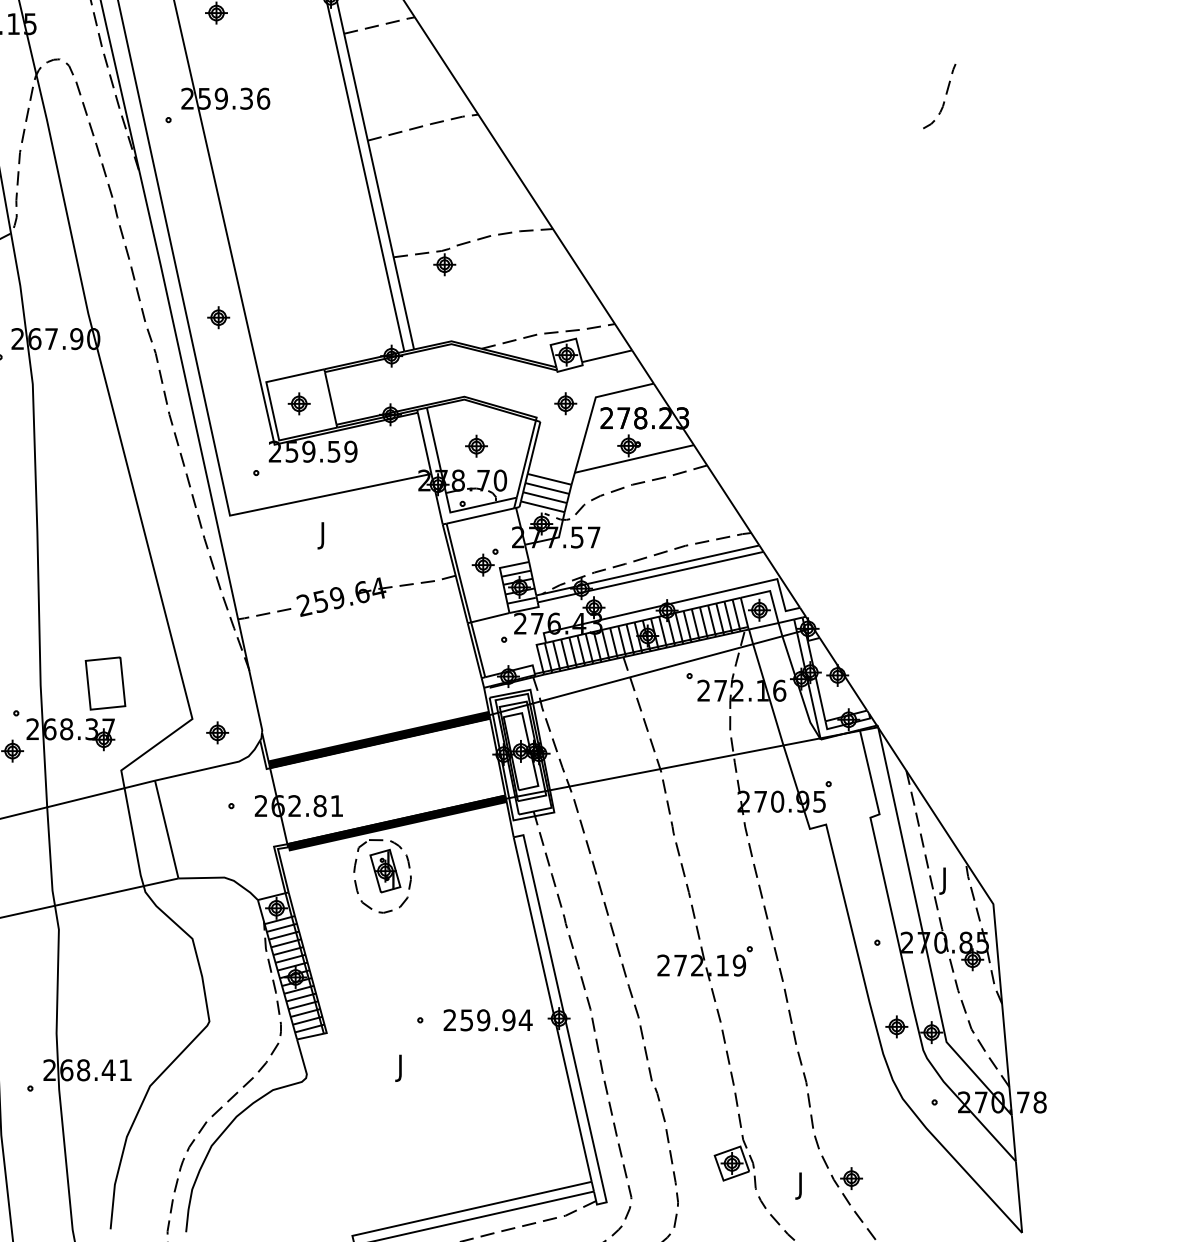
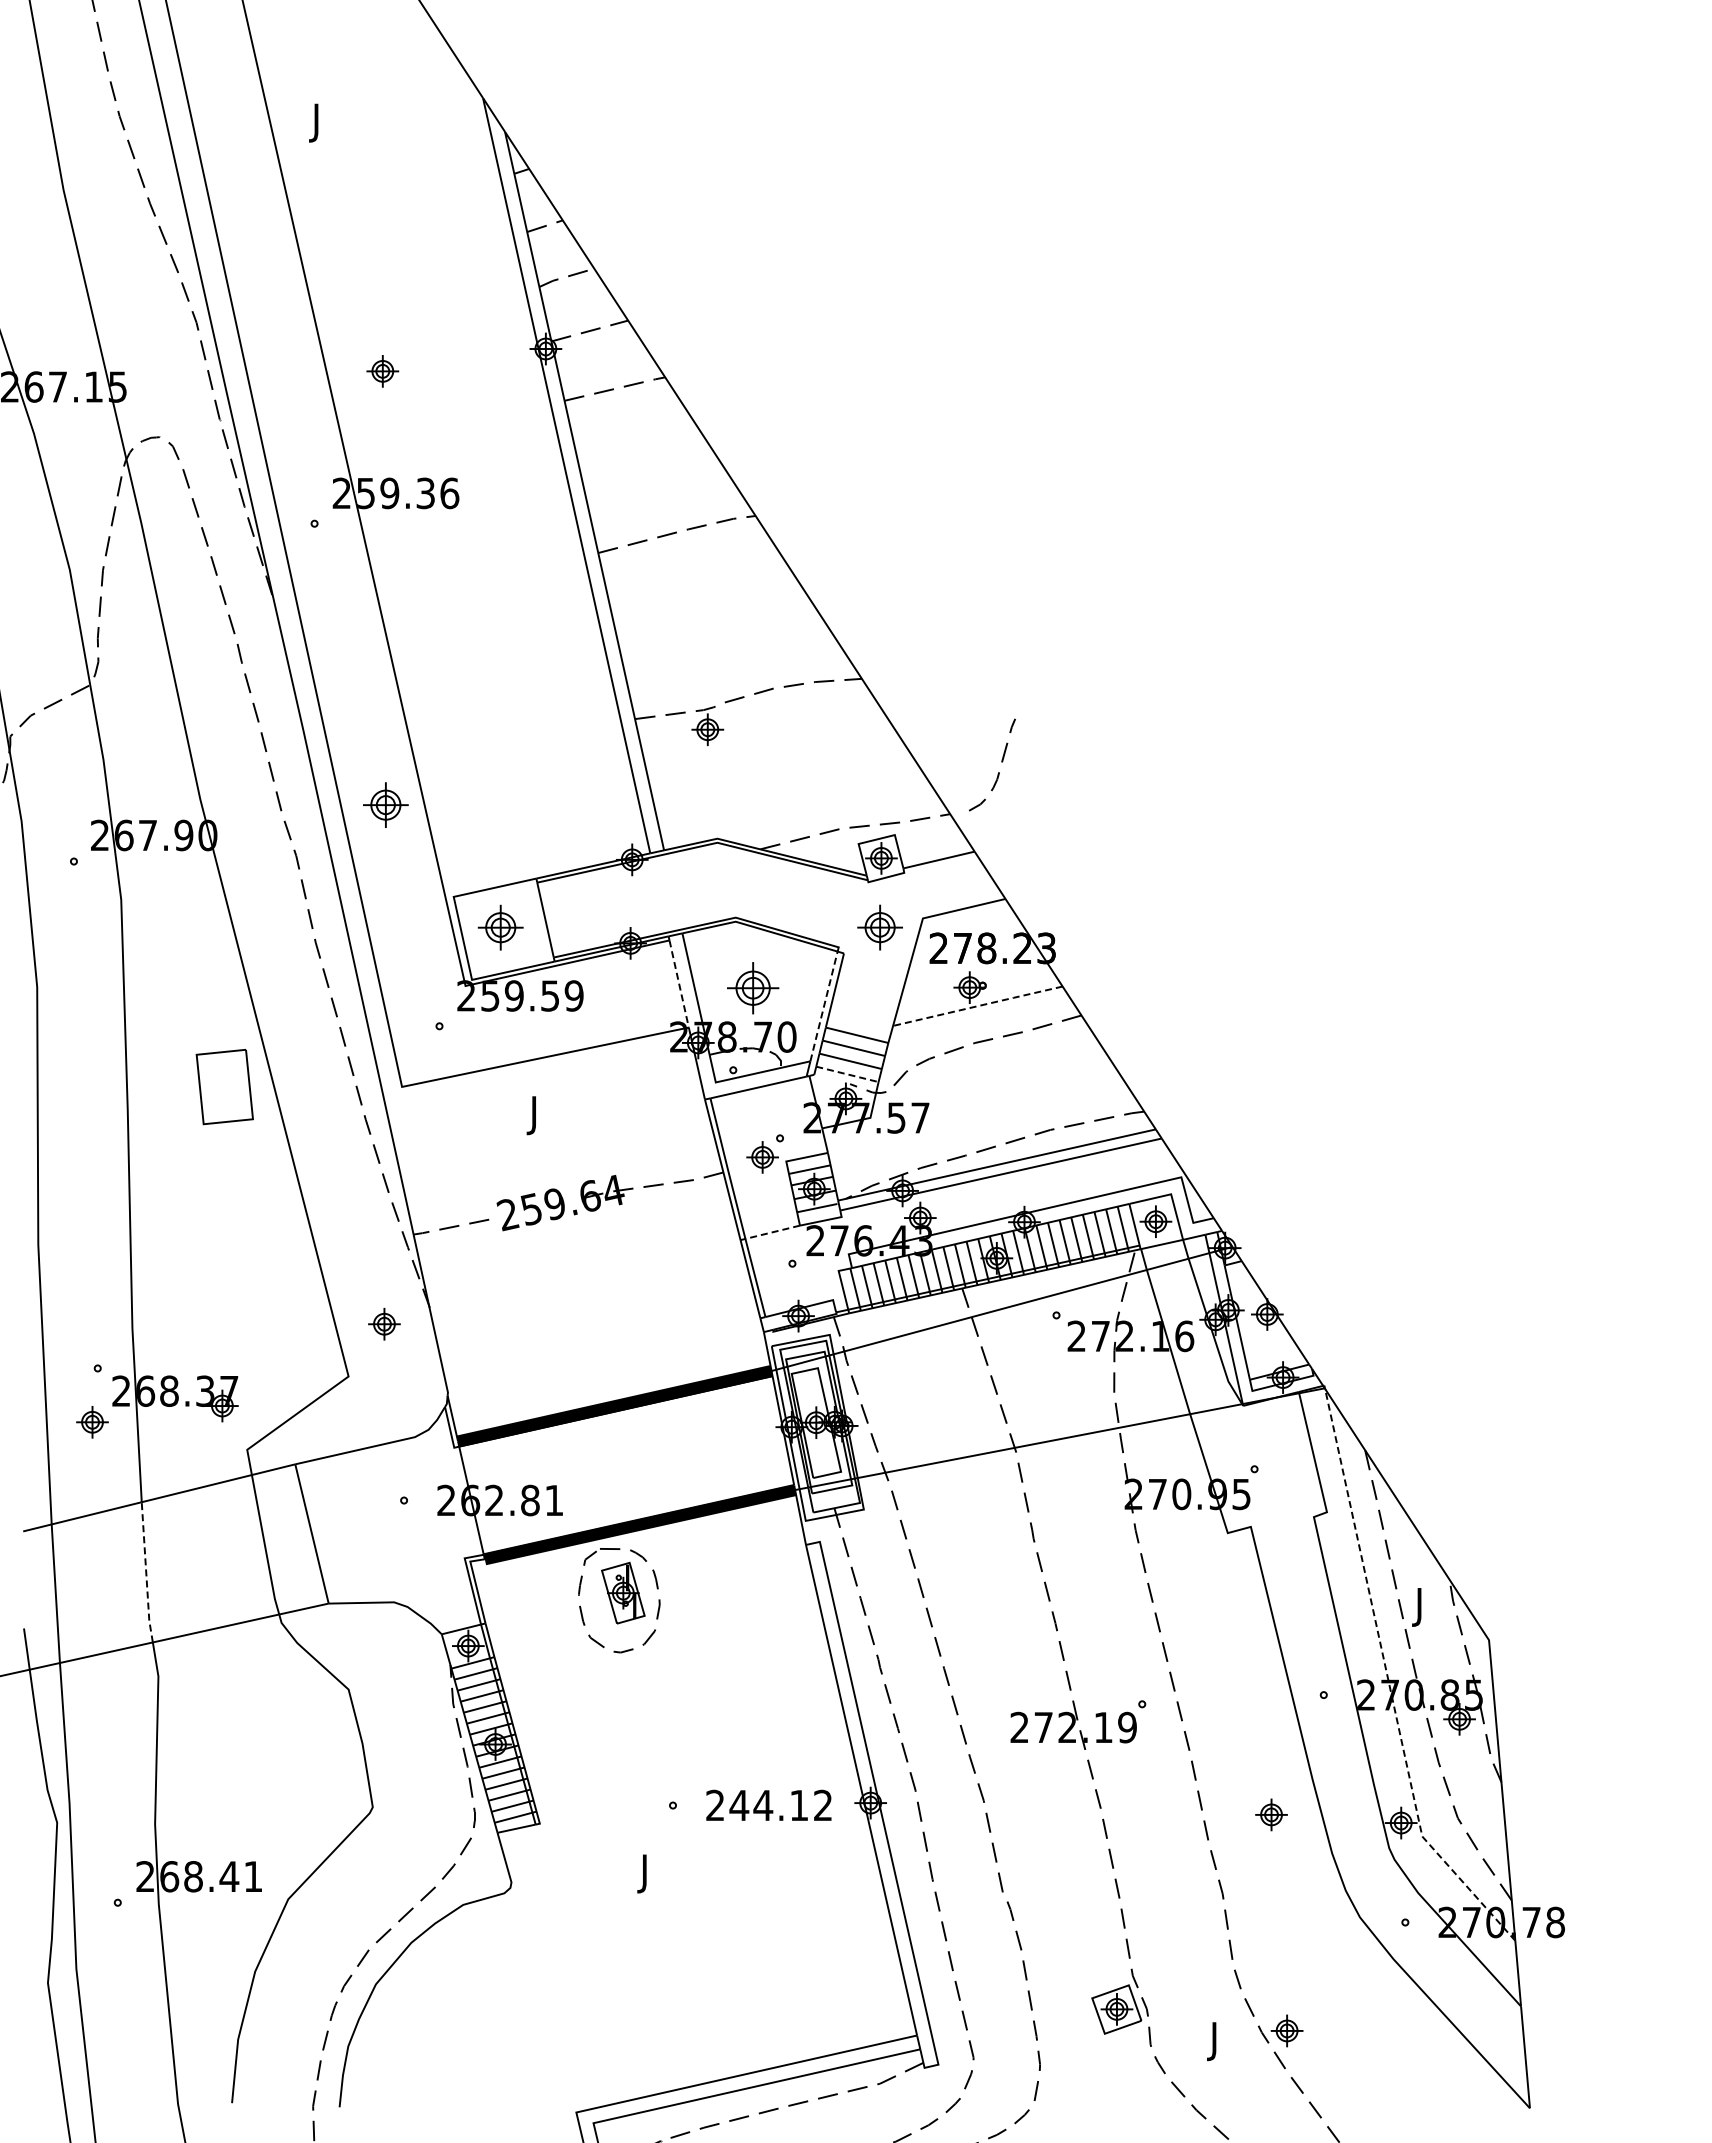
curve: (945, 94) -> (1001, 762), moved
part: (218, 317) -> (385, 804), size x1.4
part: (299, 403) -> (500, 927), size x1.4
part: (565, 403) -> (879, 927), size x1.4
line: (424, 443) -> (679, 984), solid -> dashed
part: (476, 445) -> (752, 987), size x1.6
line: (634, 458) -> (978, 1005), solid -> dashed
line: (526, 459) -> (824, 1006), solid -> dashed
line: (542, 506) -> (847, 1074), solid -> dashed
line: (490, 617) -> (772, 1232), solid -> dashed
part: (105, 683) -> (224, 1087), moved
part: (217, 733) -> (384, 1324), moved
line: (50, 857) -> (146, 1573), solid -> dashed
line: (922, 933) -> (1388, 1681), solid -> dashed
text: (496, 1020) -> (781, 1805), 259.94 -> 244.12
part: (896, 1026) -> (1271, 1814), moved

